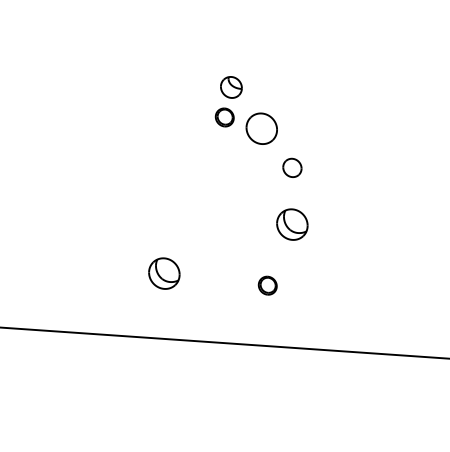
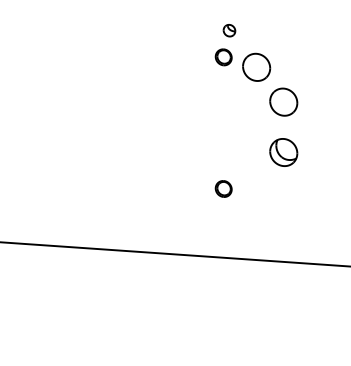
part: (230, 87) -> (228, 30), size x0.62
part: (292, 167) -> (283, 101), size x1.67
part: (164, 273) -> (170, 195), removed
part: (267, 285) -> (223, 188), moved

